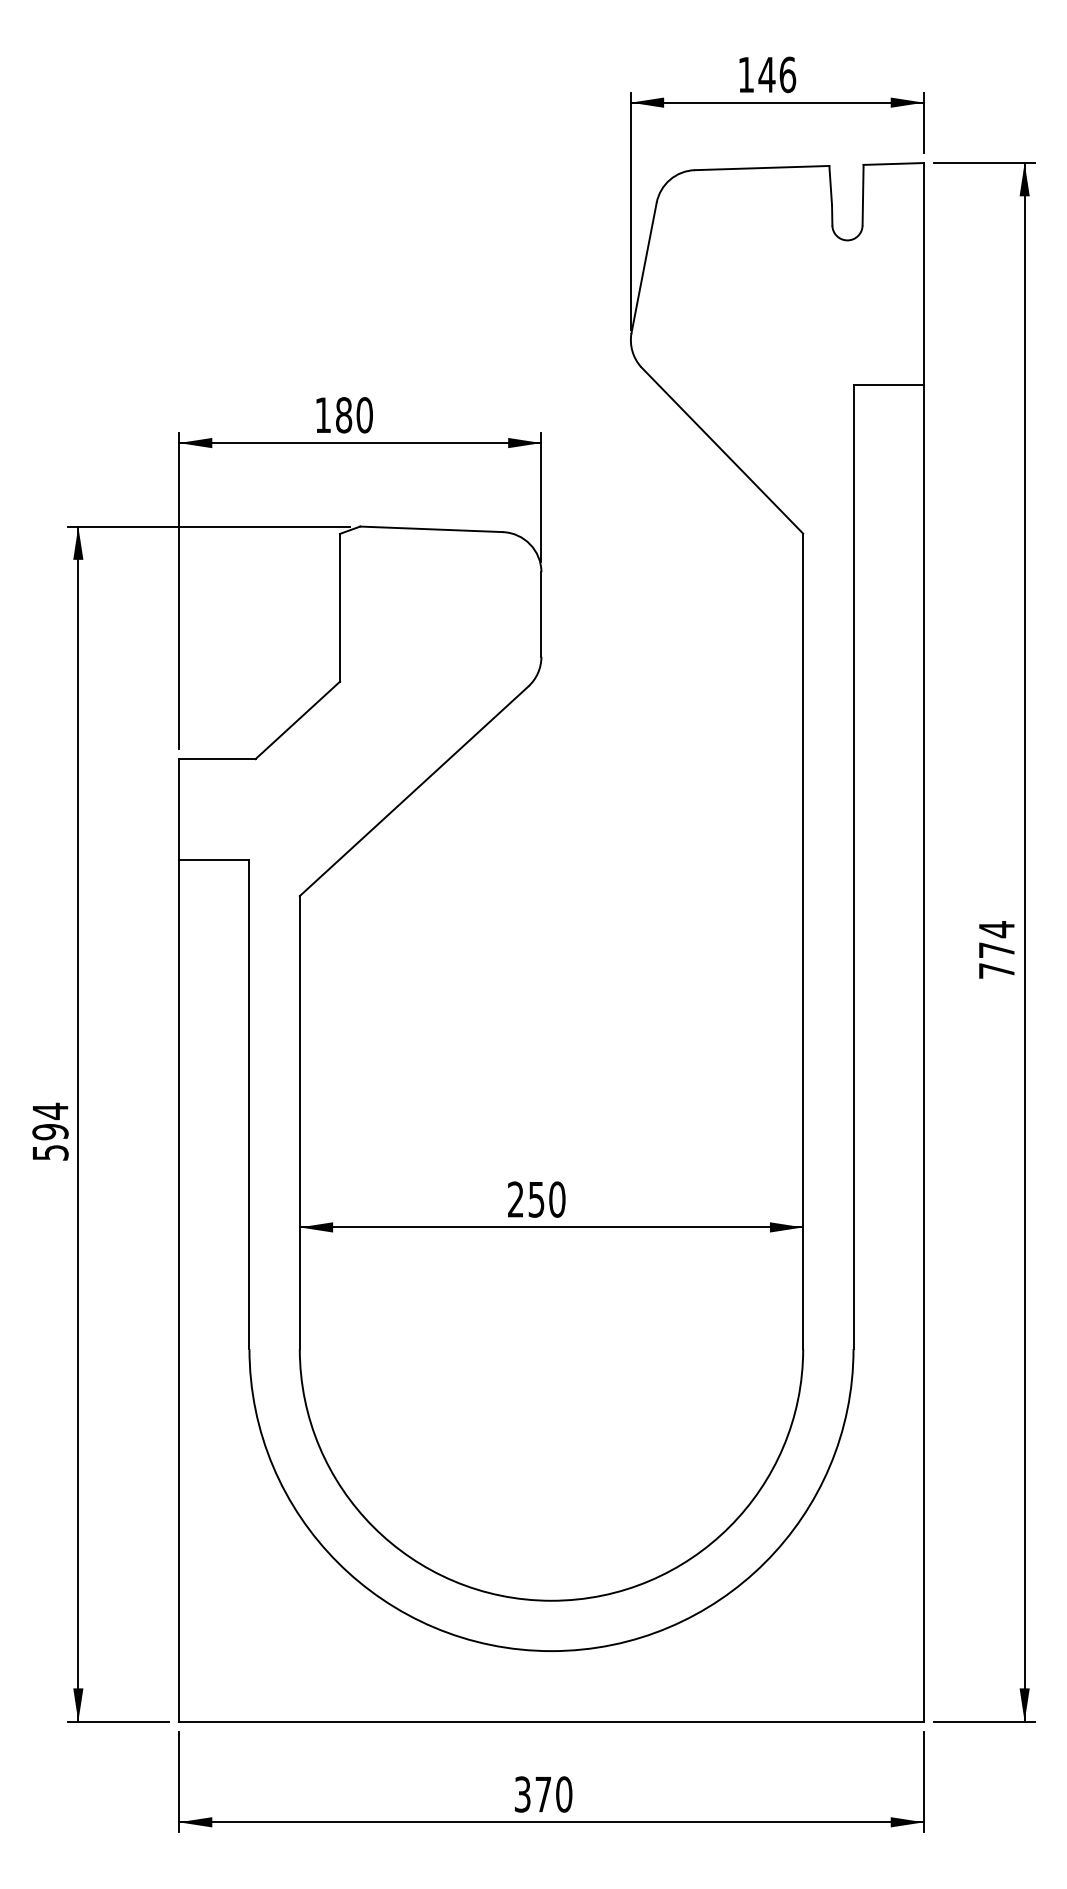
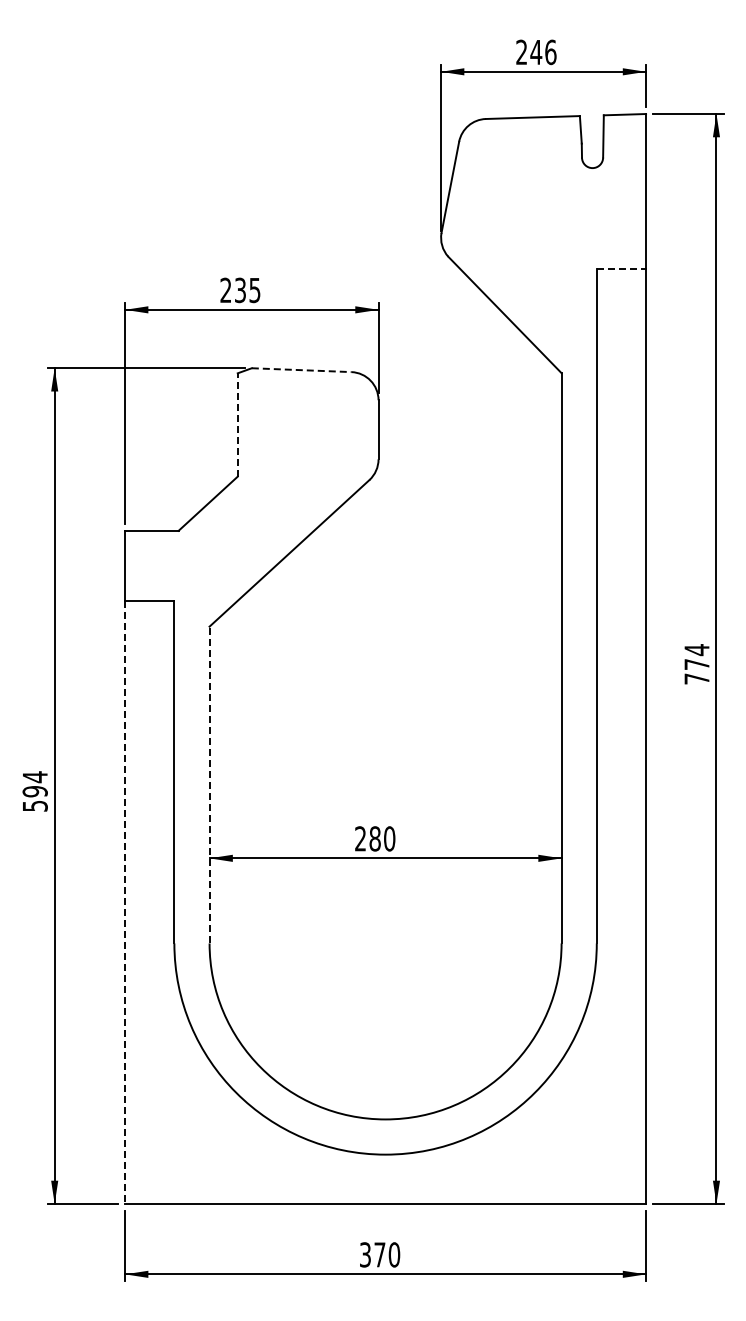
text: (745, 73) -> (521, 51), 146 -> 246
line: (888, 385) -> (621, 269), solid -> dashed
text: (344, 415) -> (240, 290), 180 -> 235
line: (431, 529) -> (301, 370), solid -> dashed
line: (339, 608) -> (237, 425), solid -> dashed
line: (299, 1121) -> (209, 784), solid -> dashed
text: (535, 1199) -> (374, 838), 250 -> 280
line: (179, 1291) -> (125, 903), solid -> dashed

